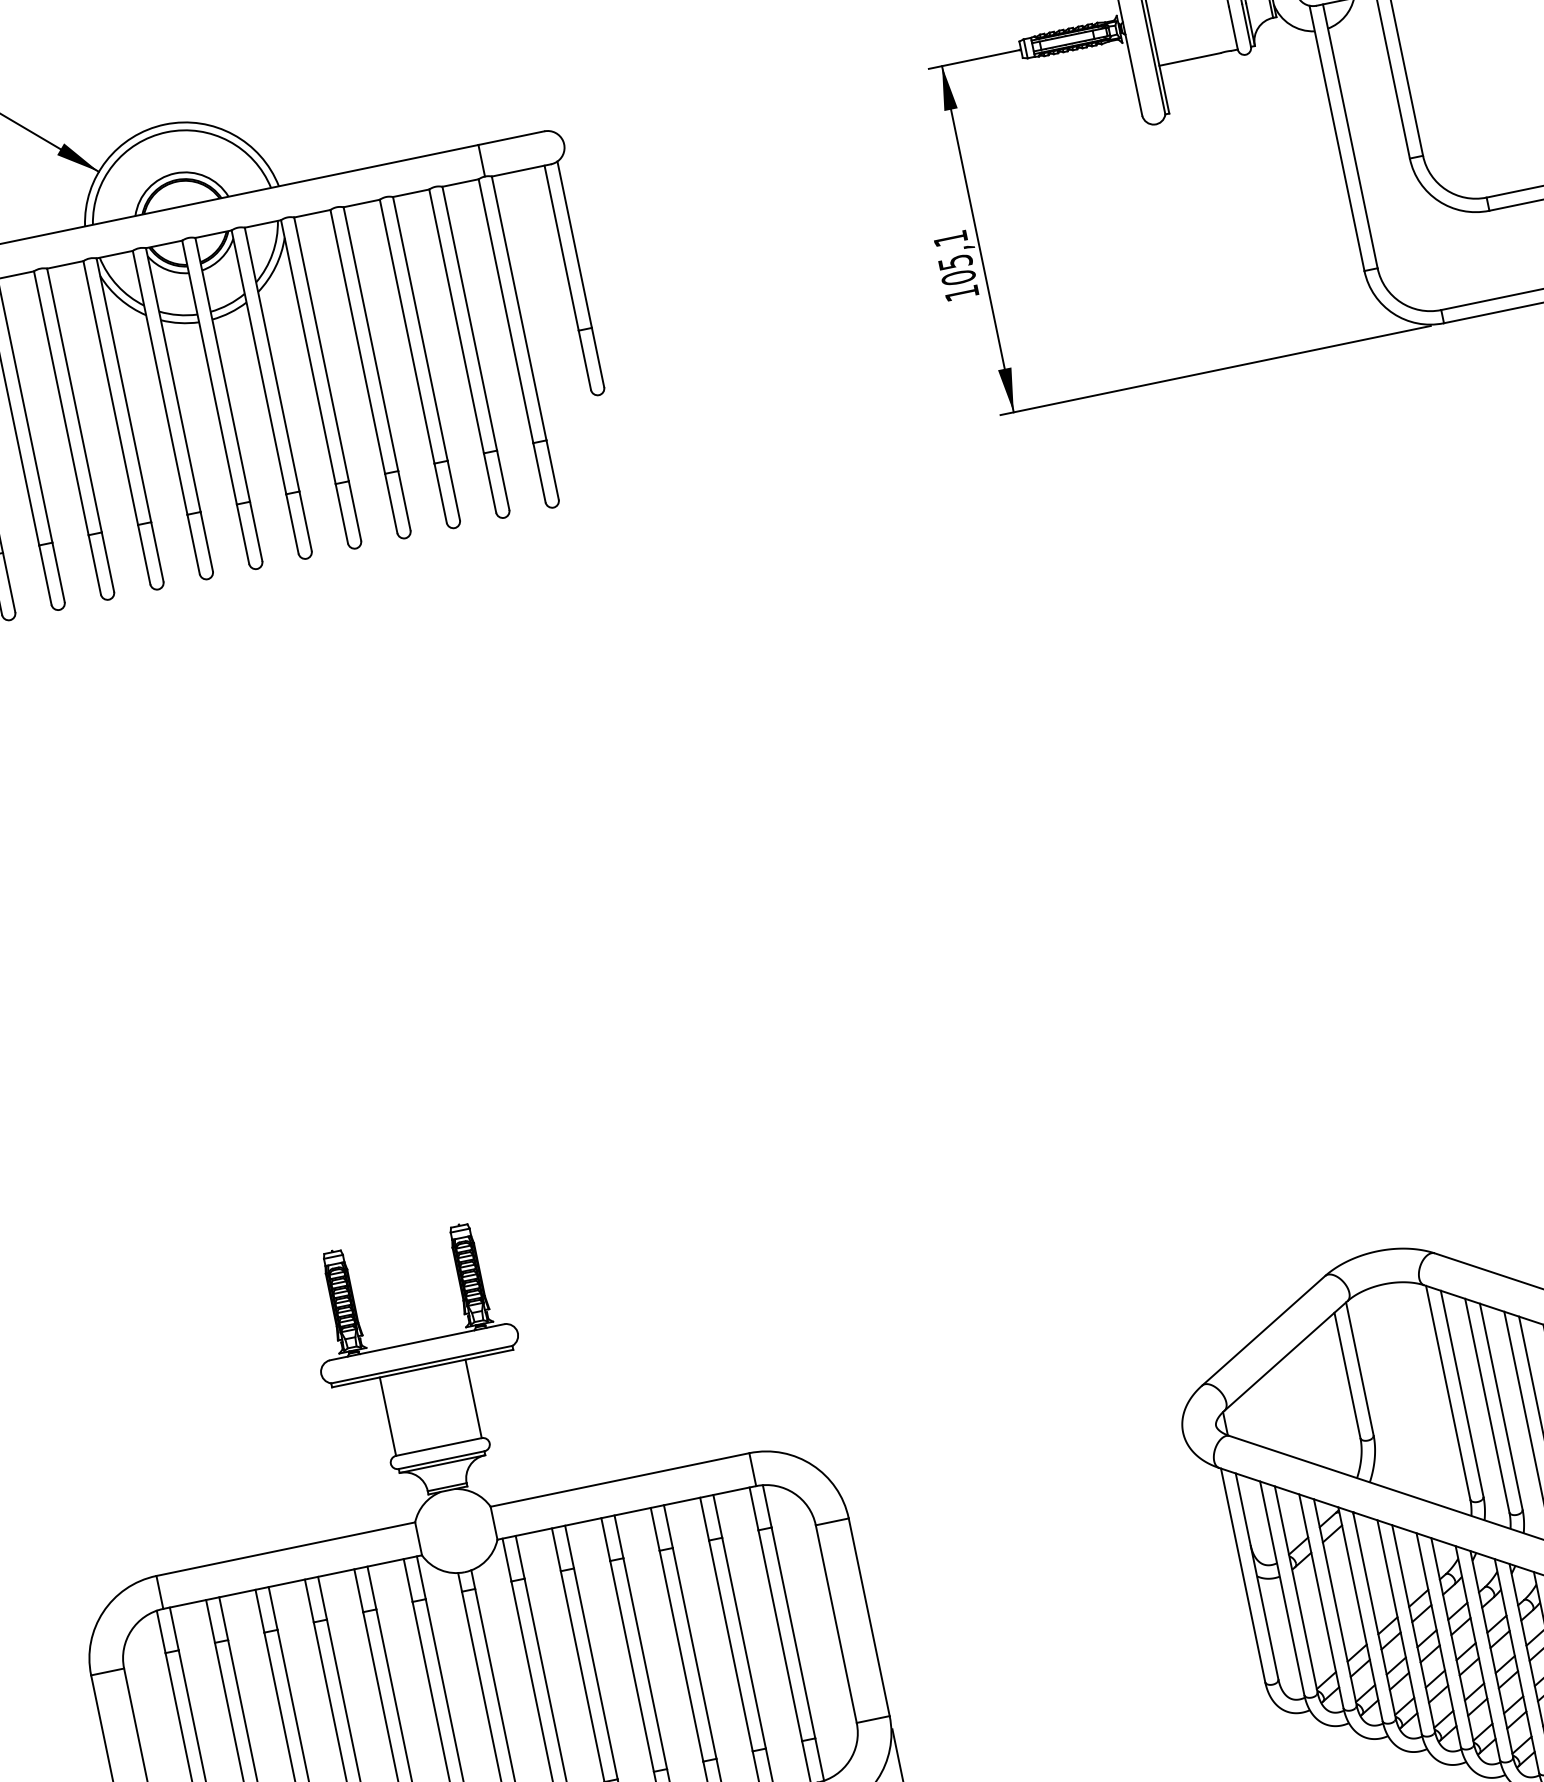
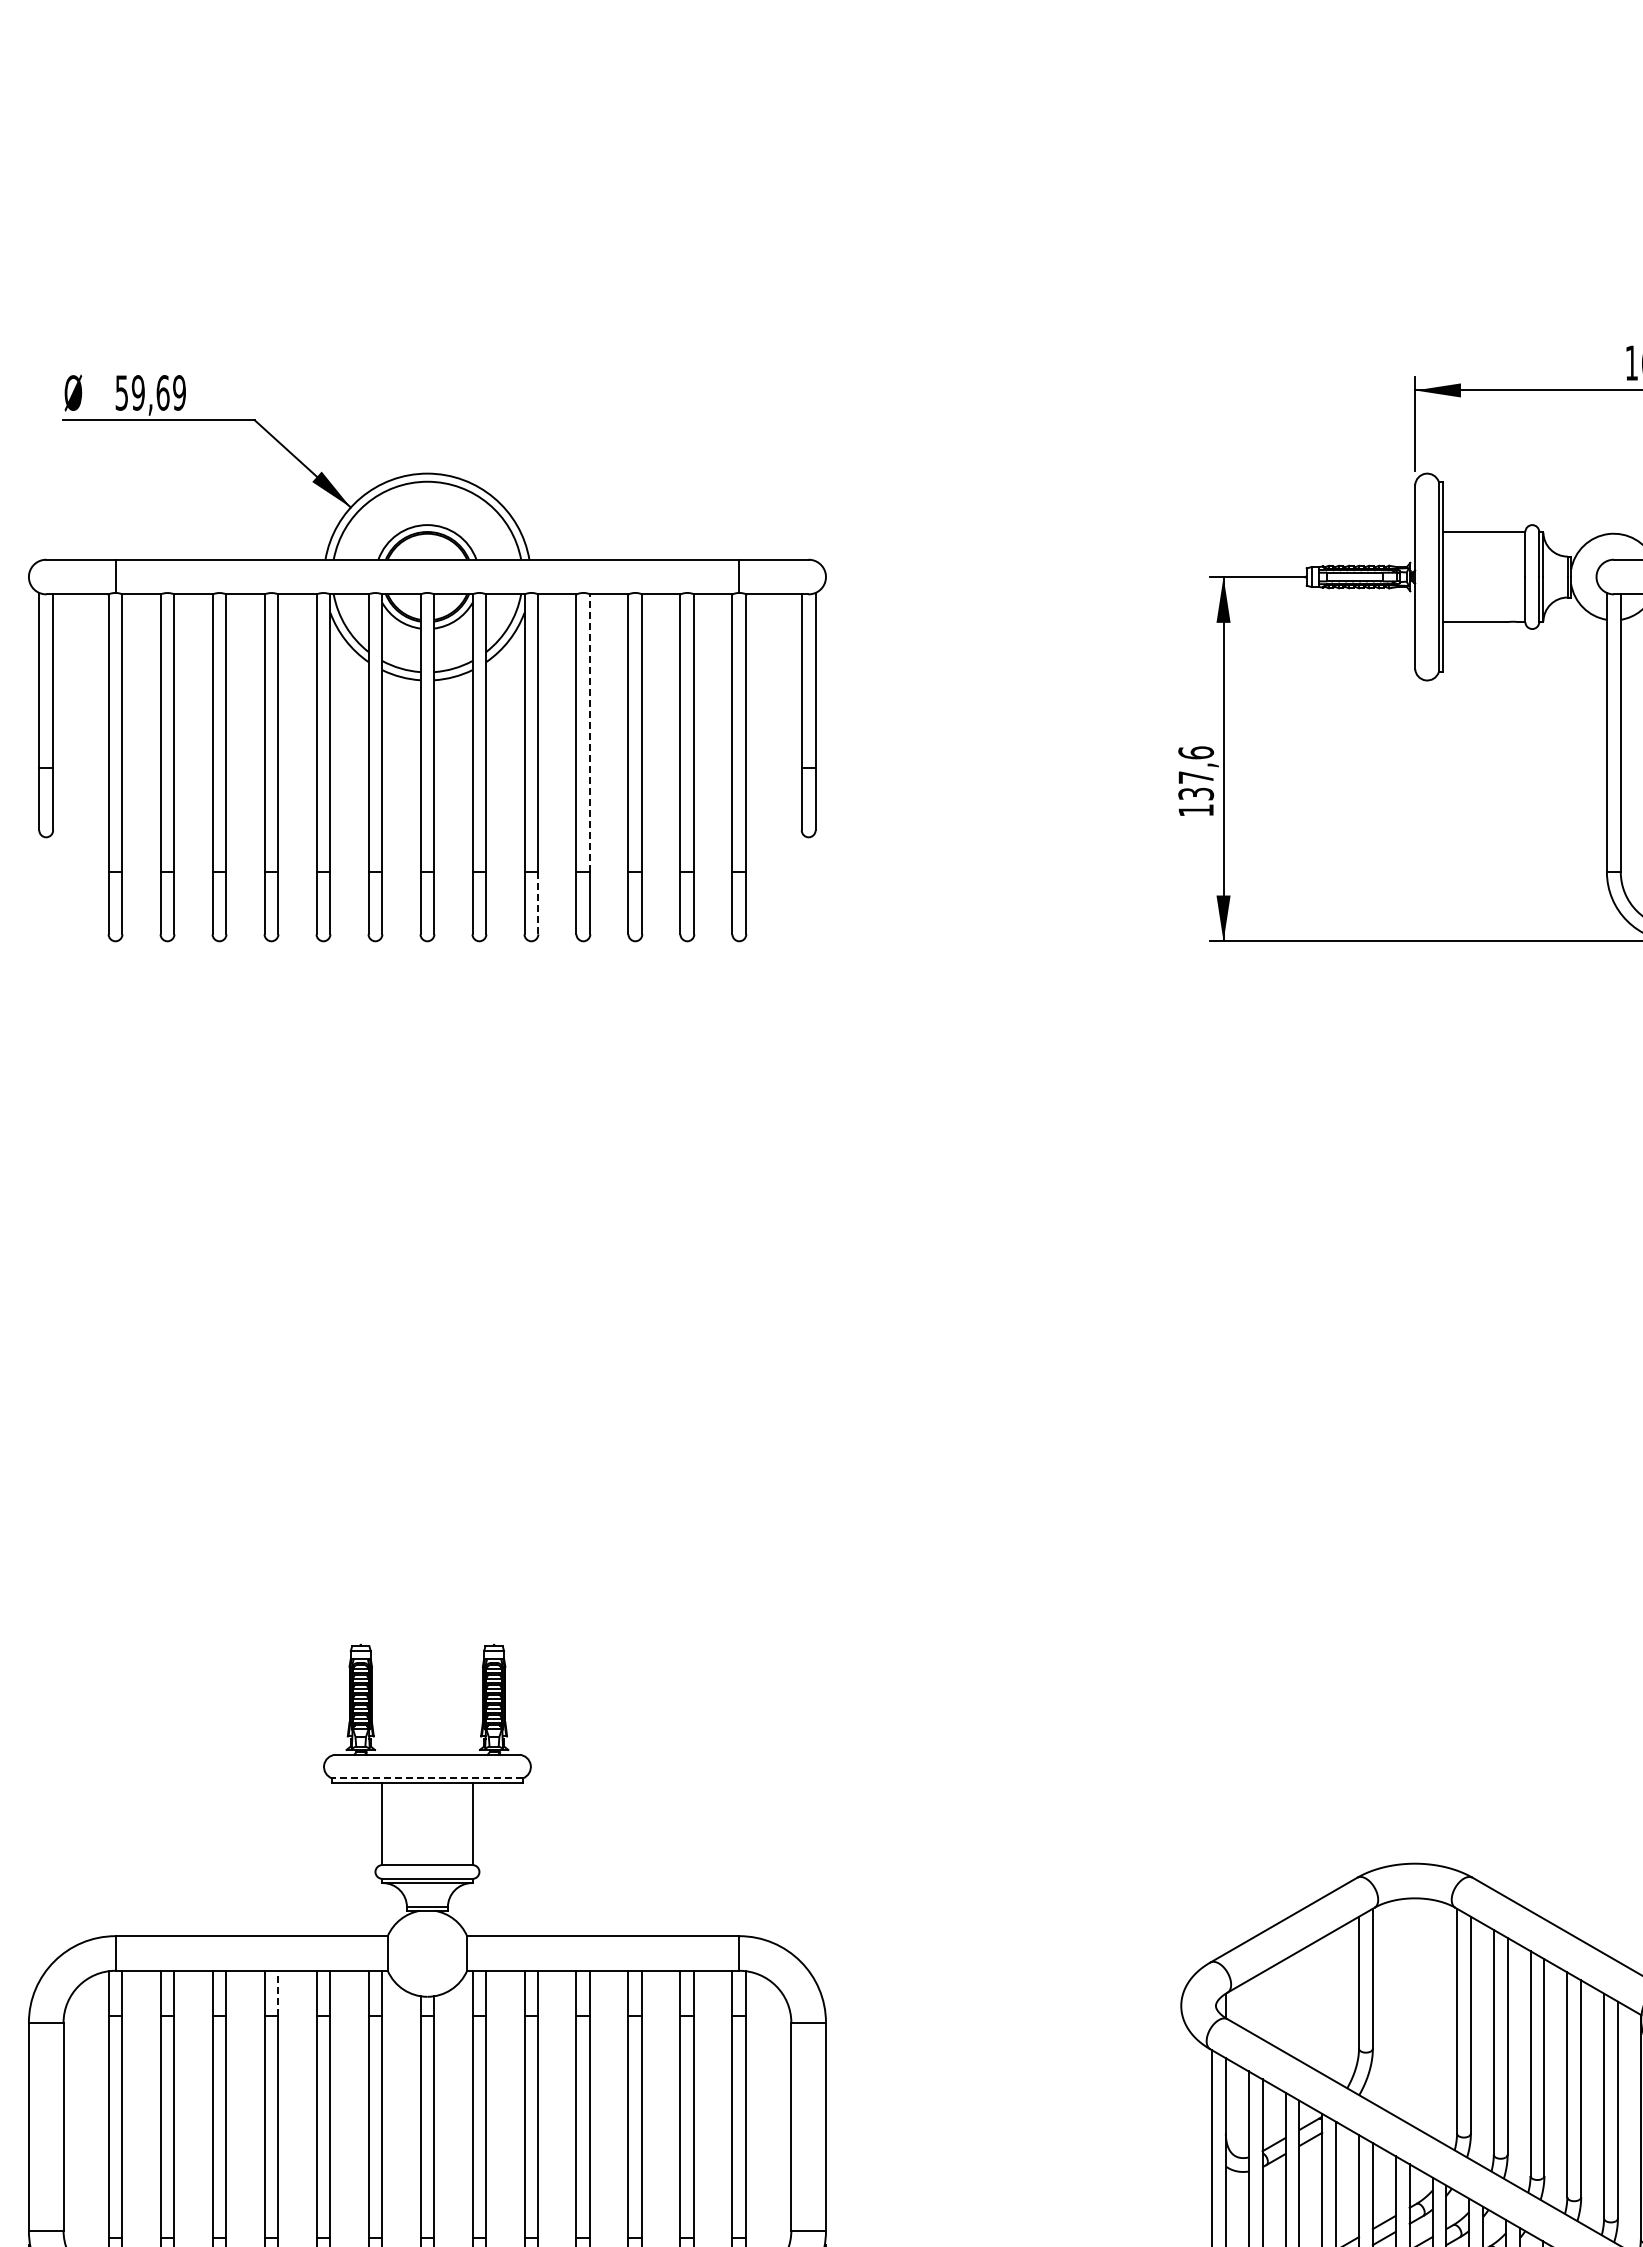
text: (955, 258) -> (1196, 773), 105,1 -> 137,6
line: (371, 339) -> (590, 733), solid -> dashed
line: (355, 510) -> (538, 902), solid -> dashed
line: (420, 1364) -> (426, 1778), solid -> dashed
line: (322, 1598) -> (278, 1993), solid -> dashed

